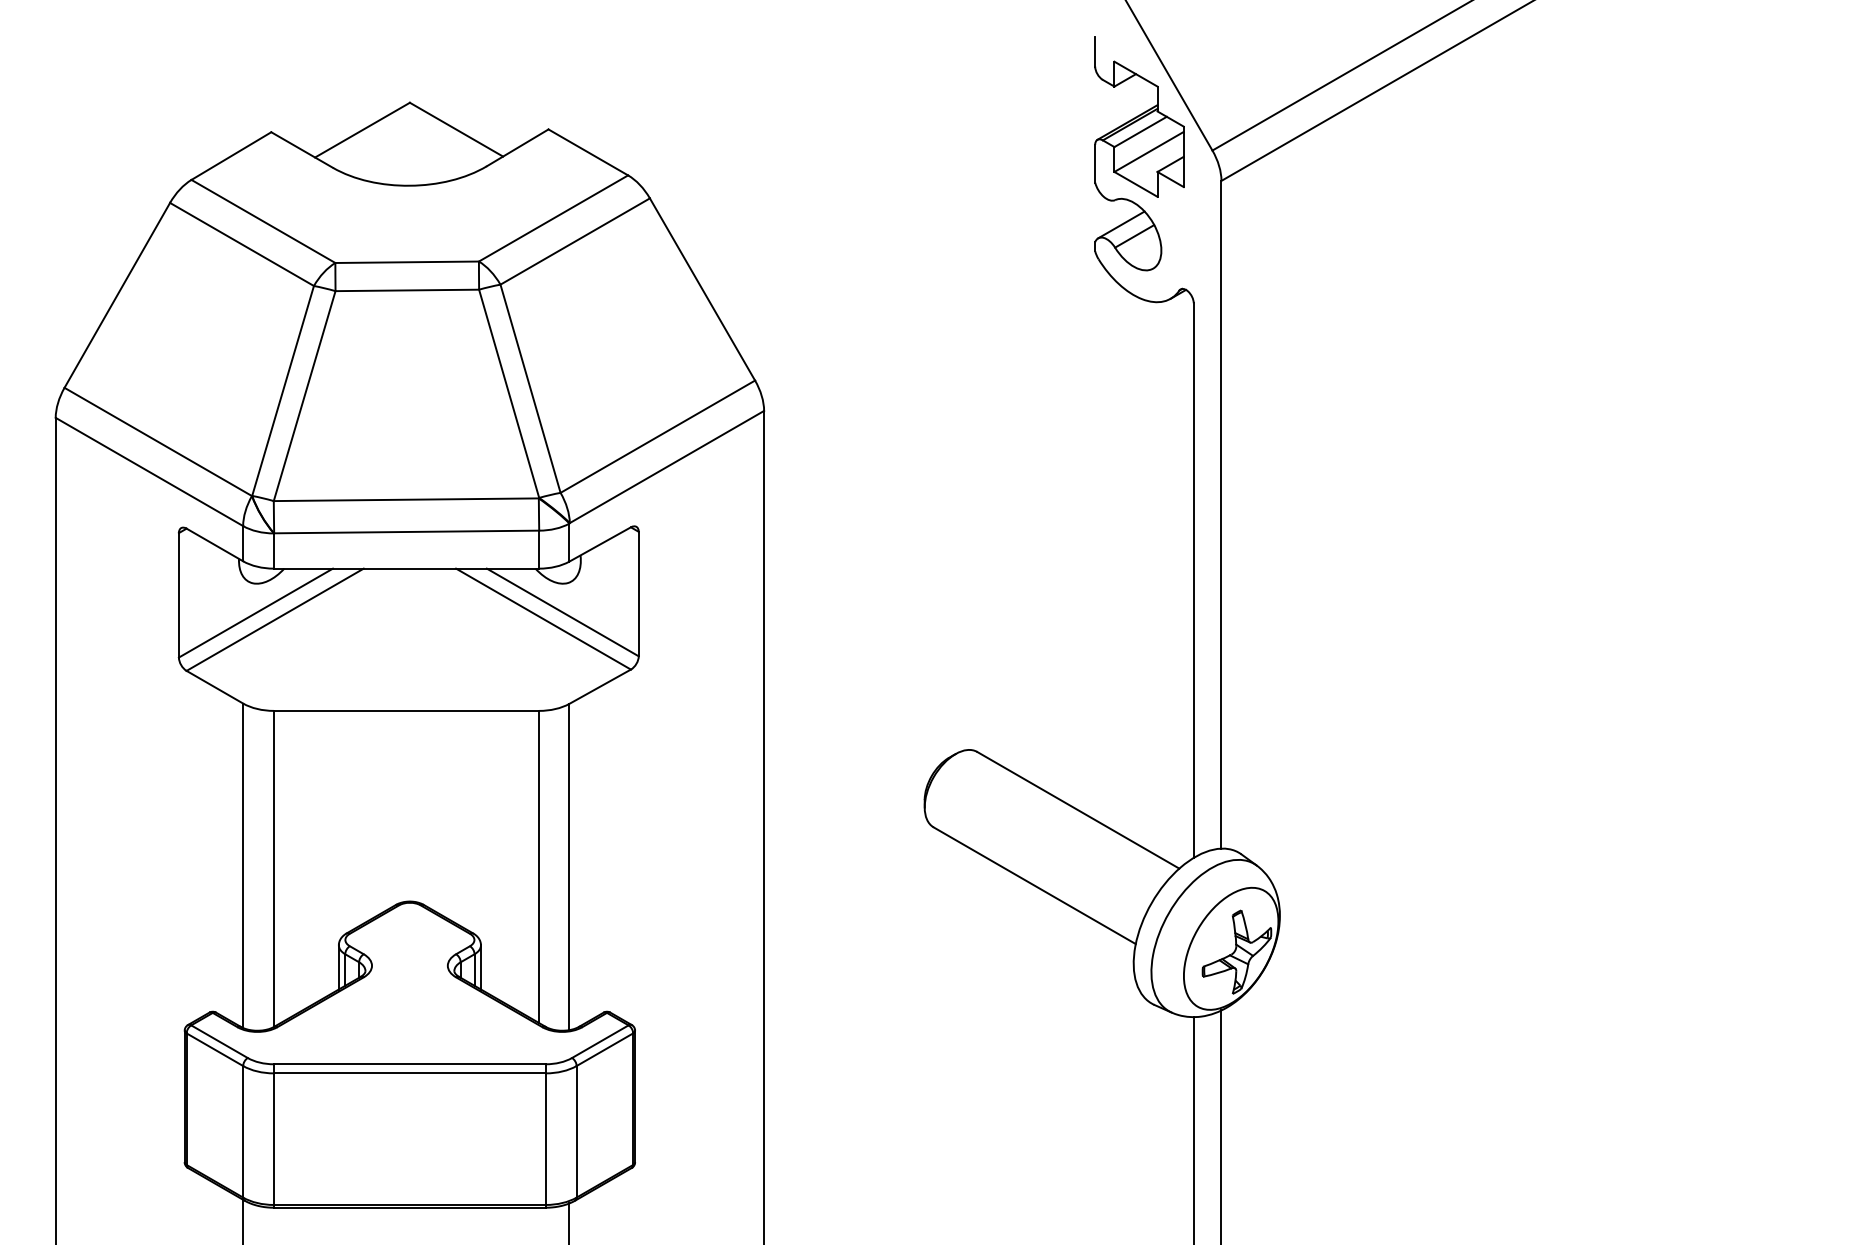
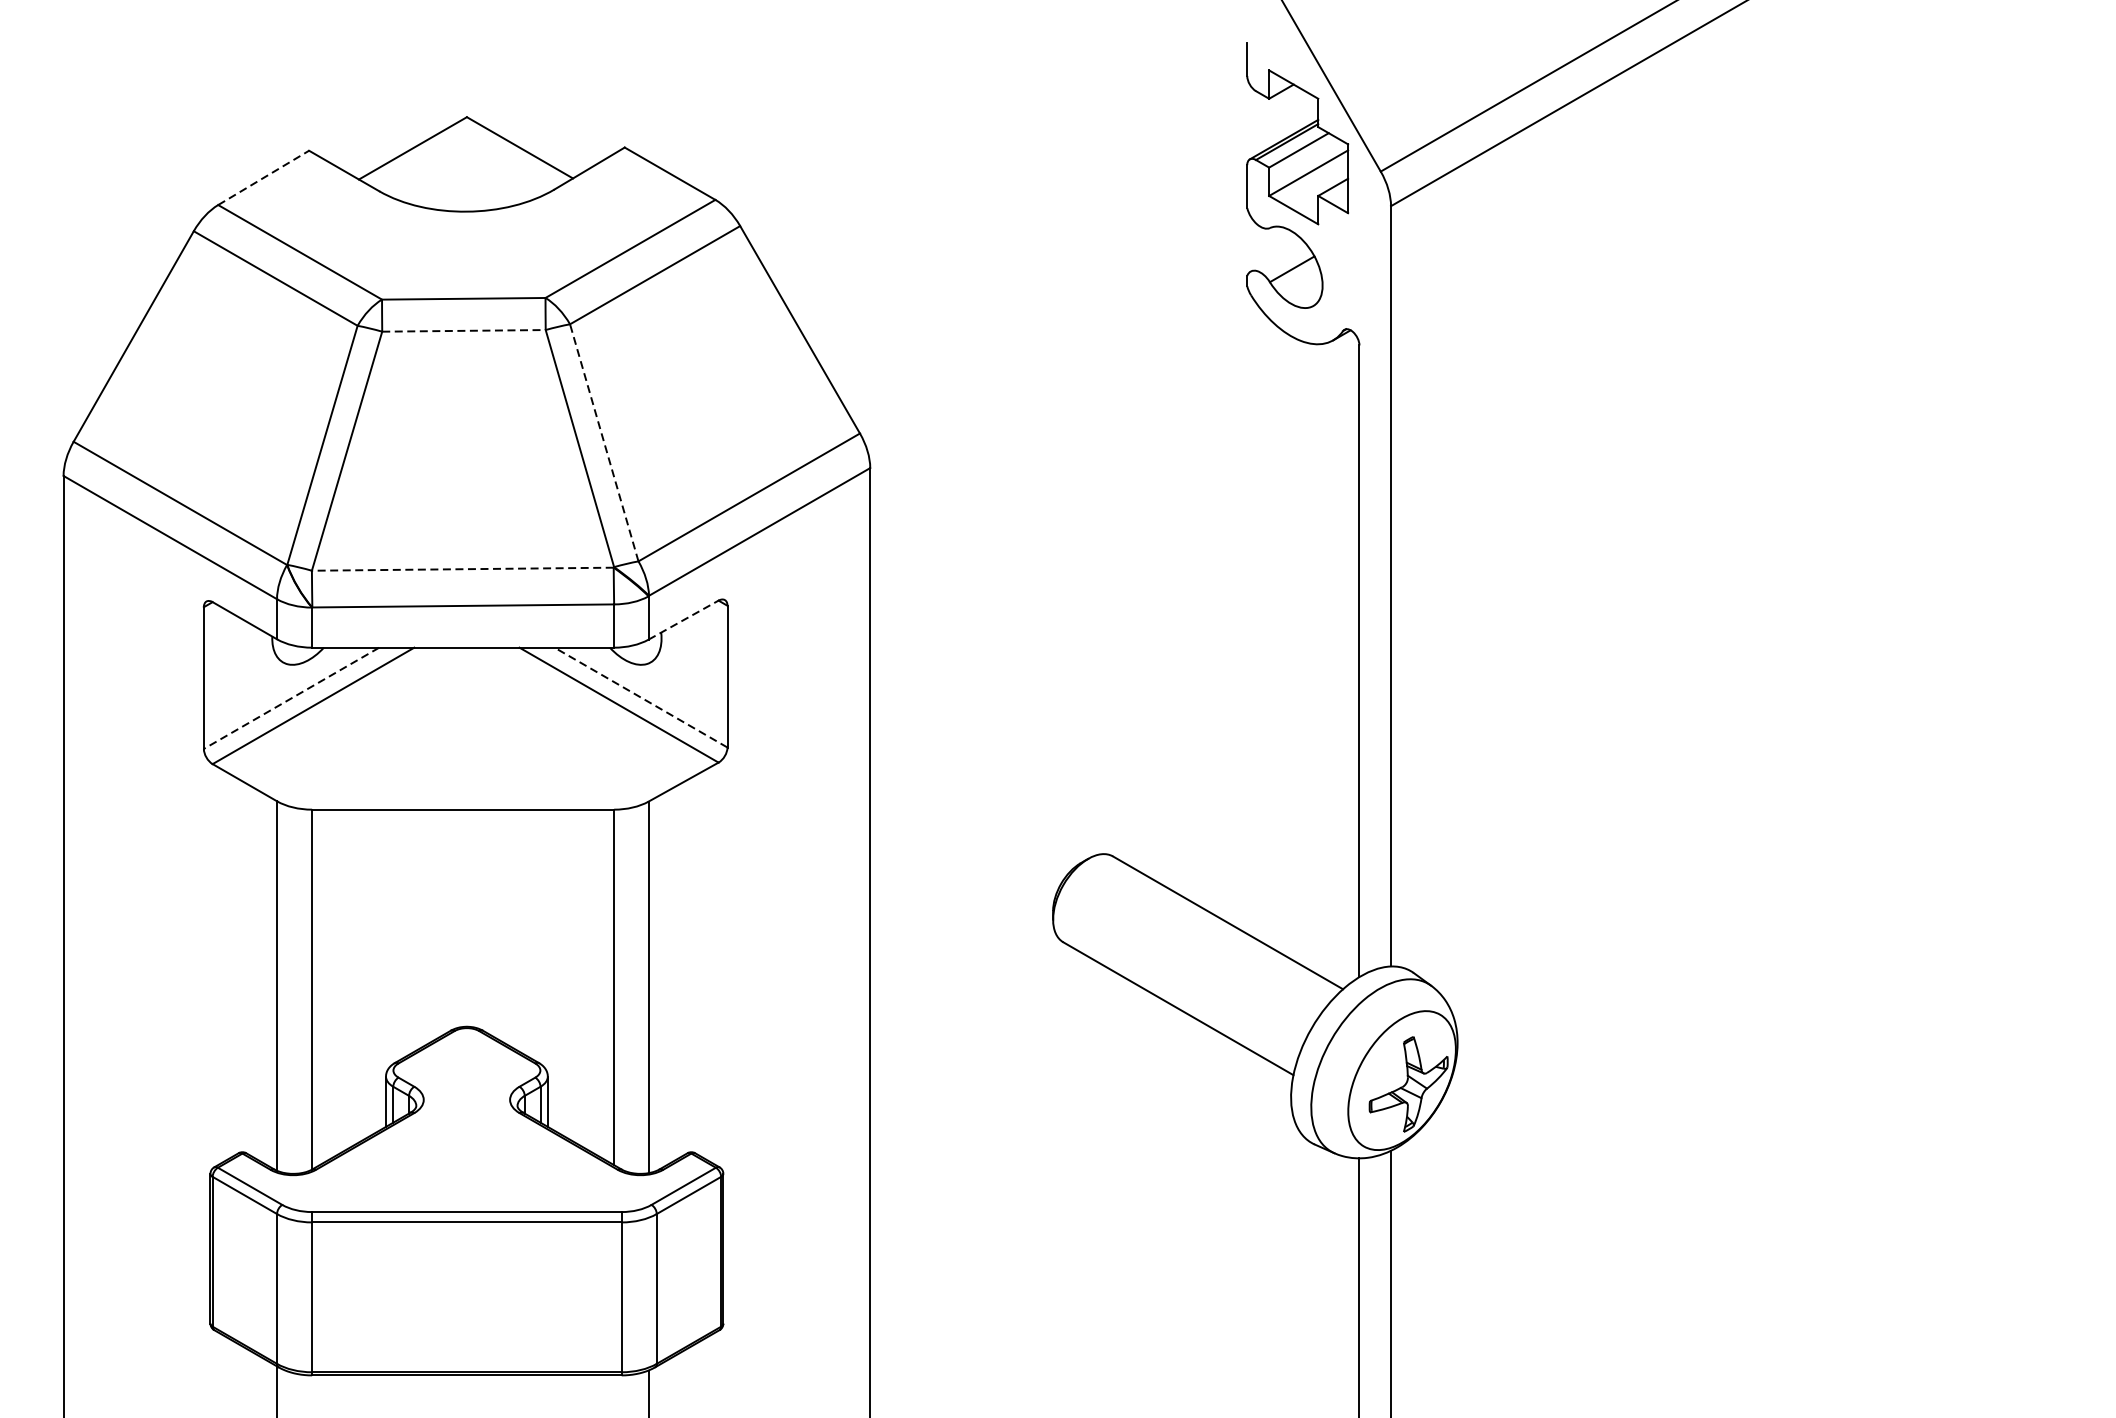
line: (231, 155) -> (263, 177), solid -> dashed
line: (1121, 224) -> (1277, 255), removed
line: (407, 290) -> (464, 330), solid -> dashed
line: (530, 388) -> (604, 442), solid -> dashed
line: (406, 499) -> (463, 568), solid -> dashed
line: (600, 544) -> (683, 620), solid -> dashed
line: (562, 612) -> (640, 697), solid -> dashed
line: (255, 613) -> (291, 698), solid -> dashed

